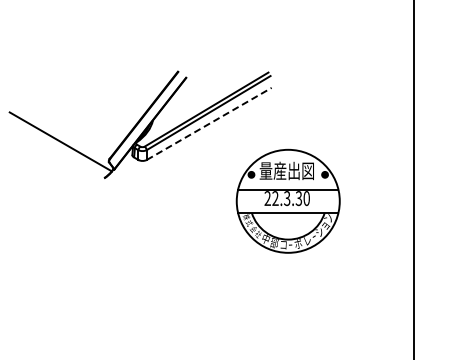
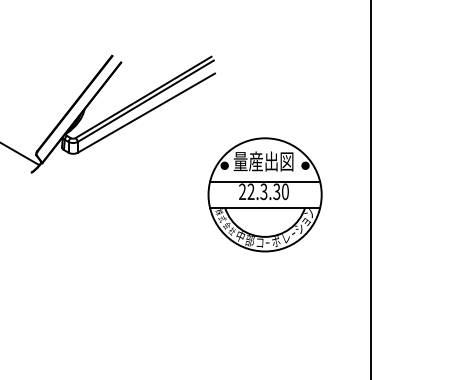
line: (209, 123) -> (146, 112), dashed -> solid
part: (287, 200) -> (264, 193), moved

